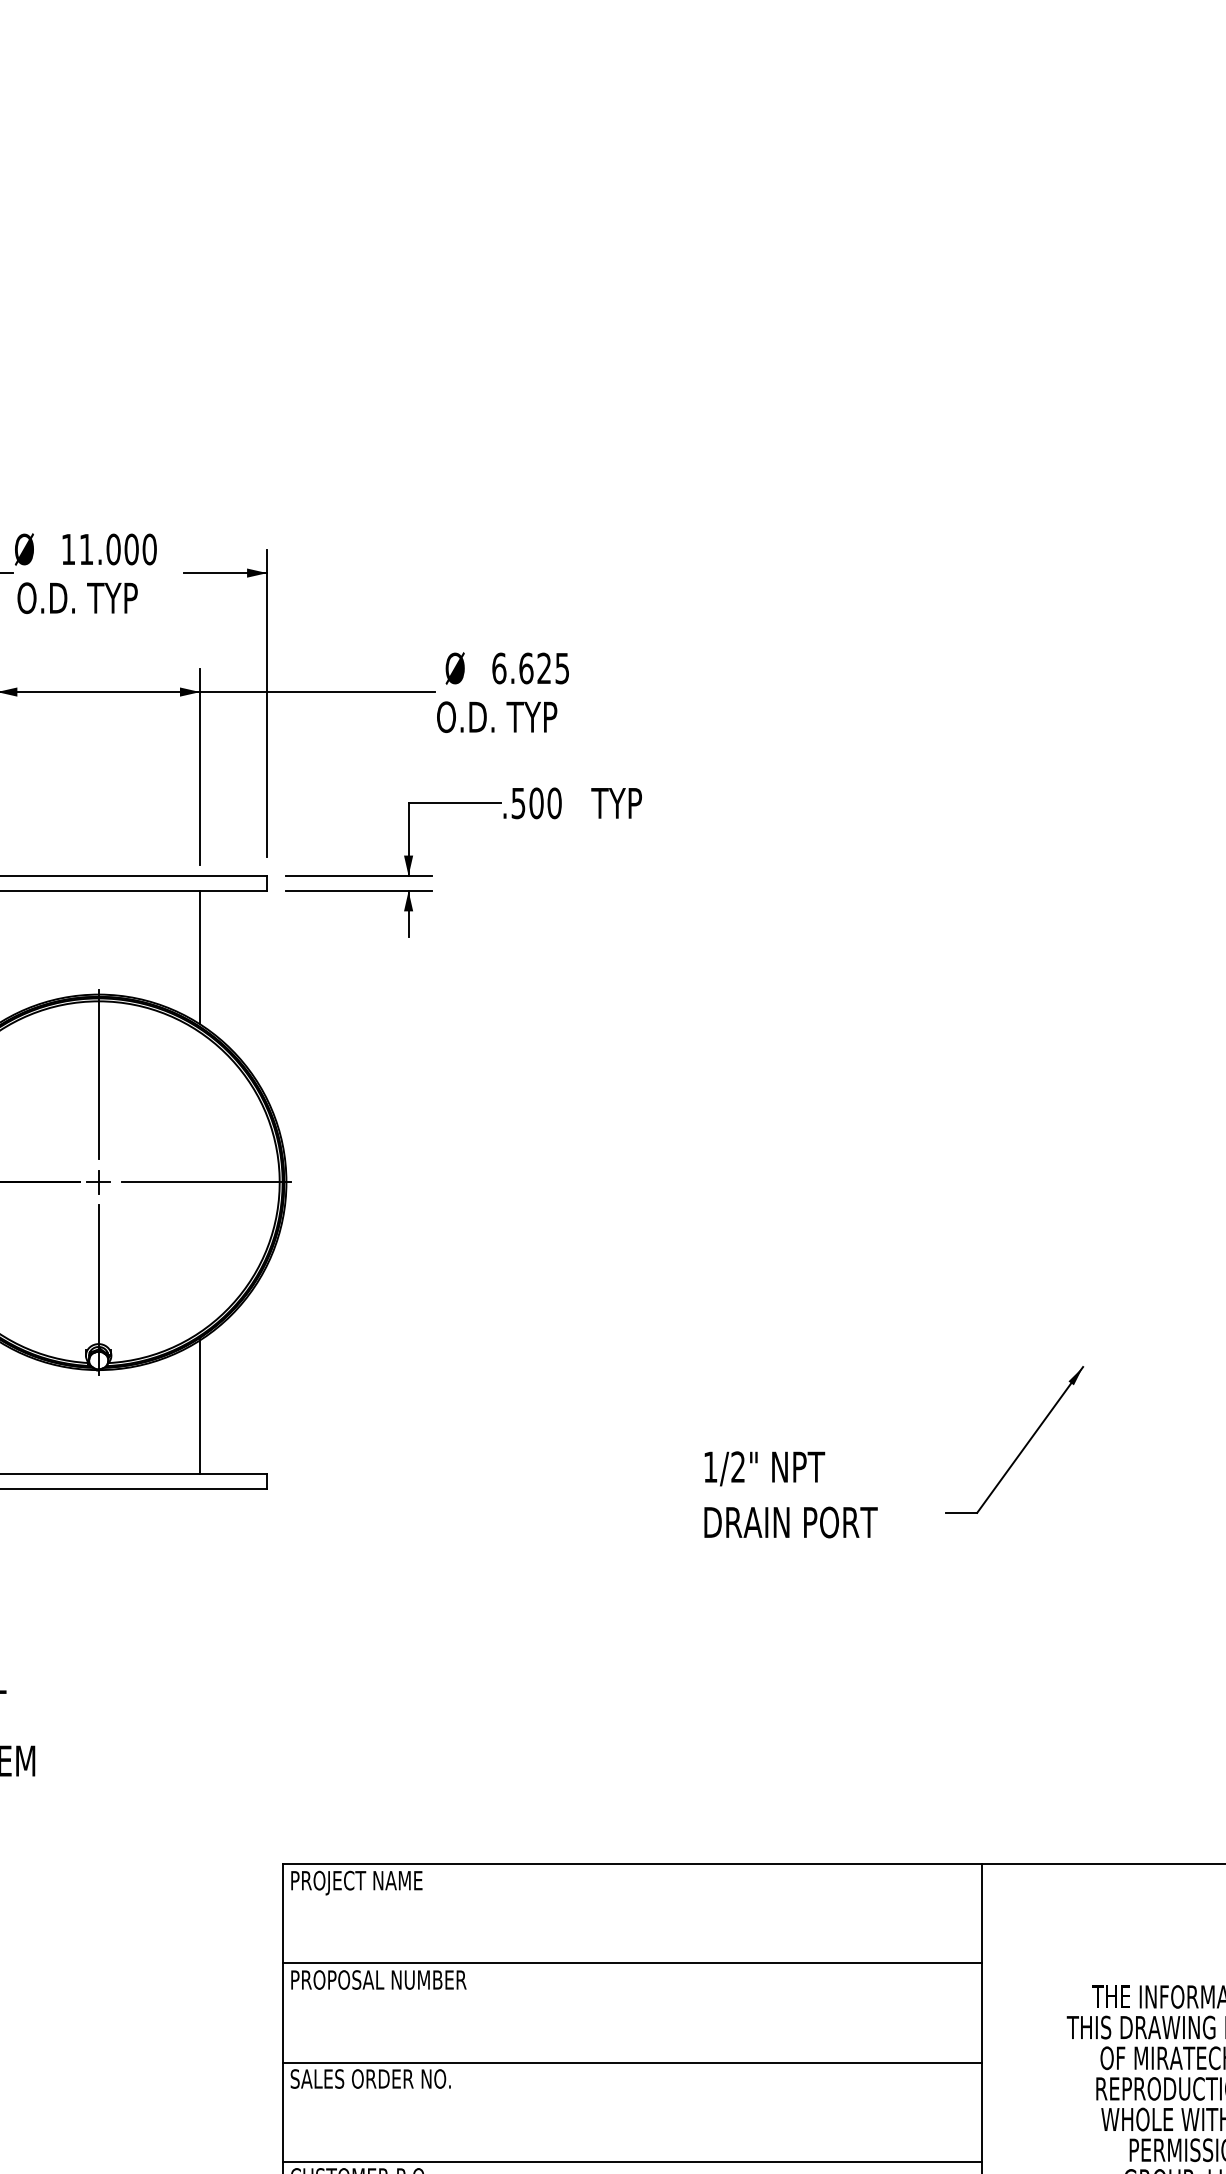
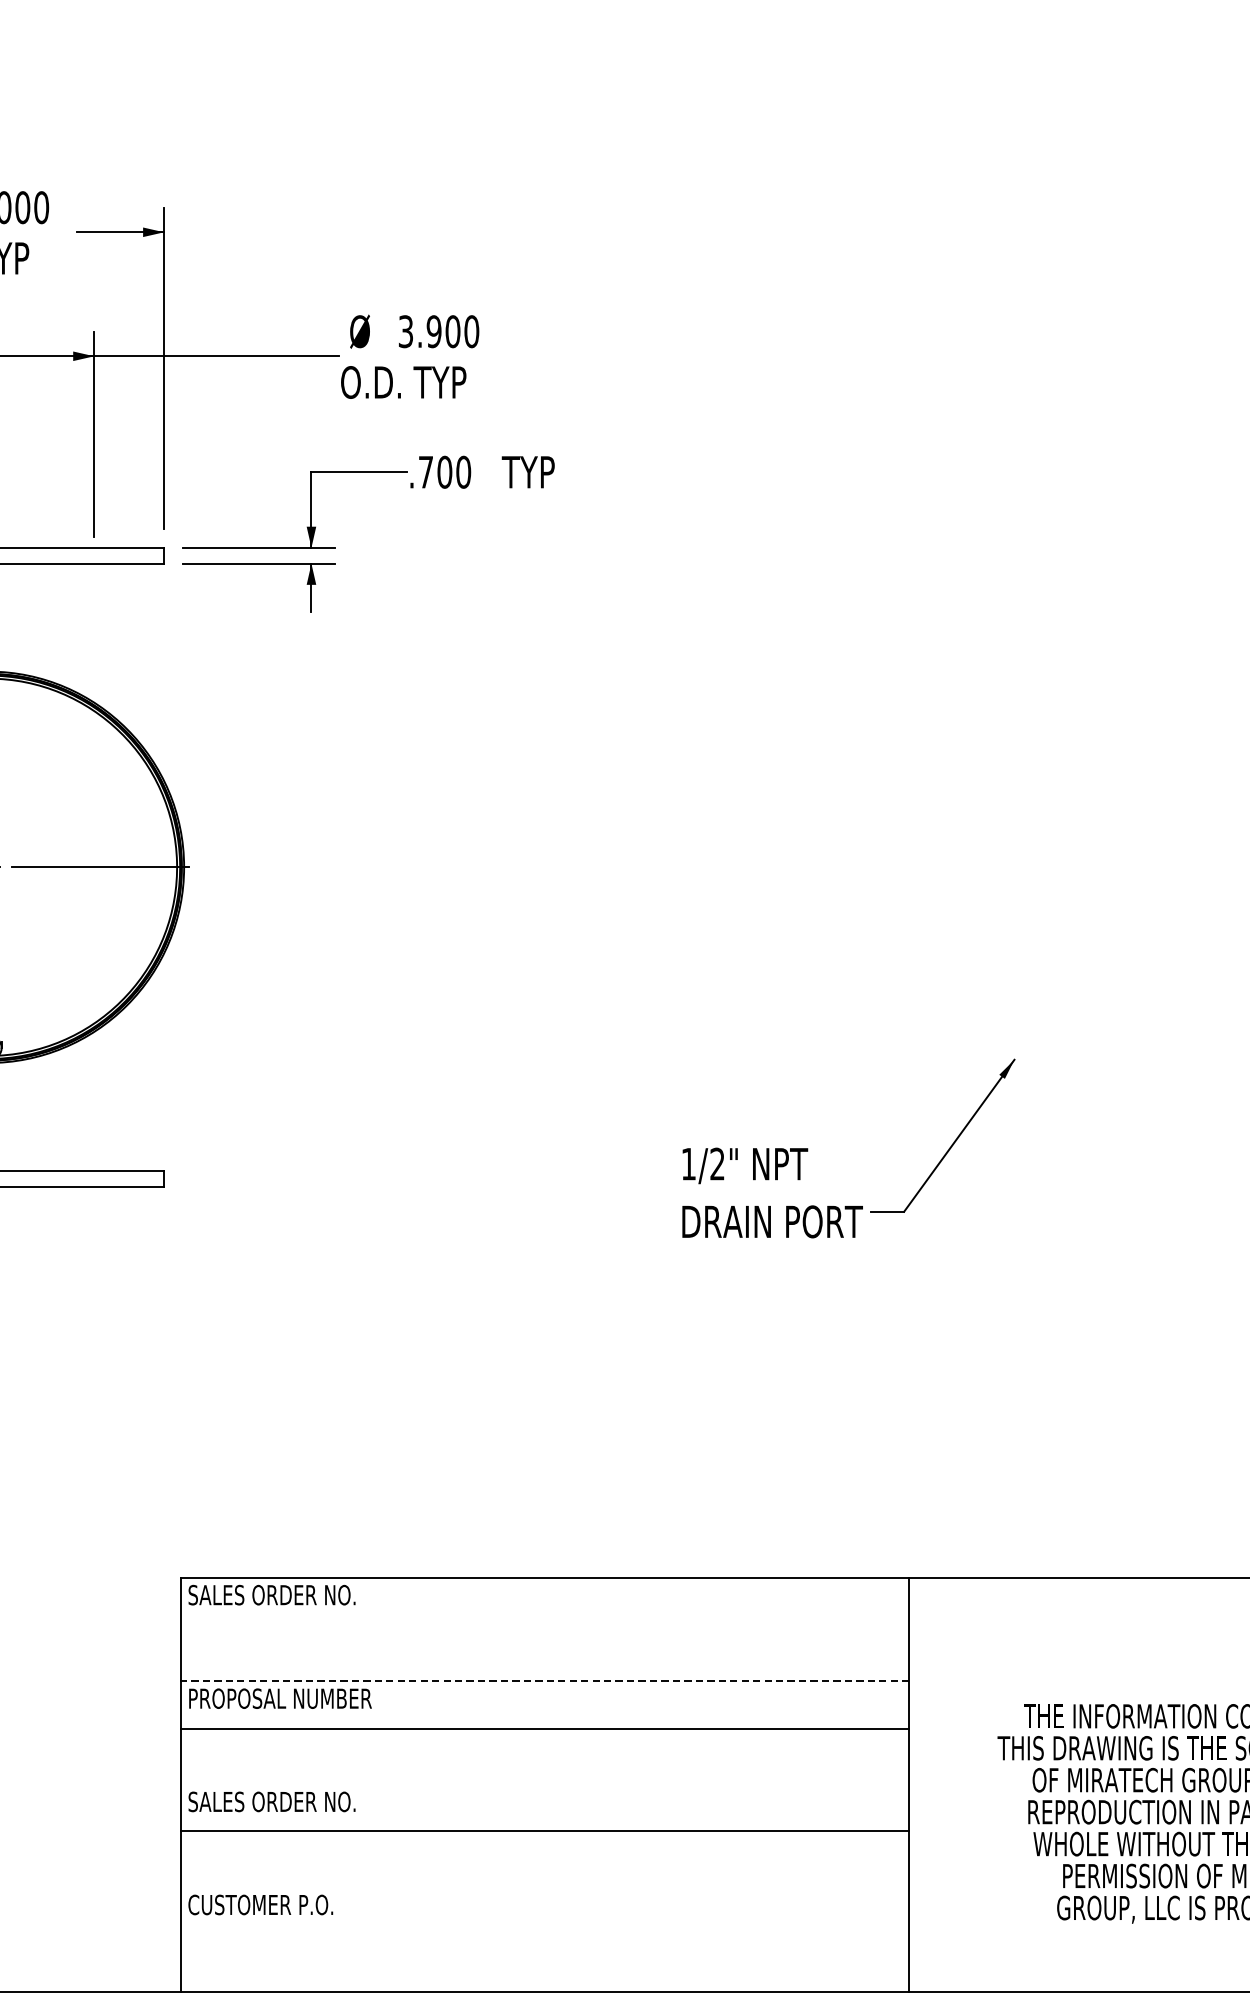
text: (530, 668) -> (438, 331), 6.625 -> 3.900
text: (518, 803) -> (426, 472), .500 -> .700
line: (200, 957) -> (94, 632), removed
line: (200, 1406) -> (94, 1100), removed
text: (790, 1494) -> (772, 1192), moved
text: (370, 1882) -> (271, 1597), PROJECT NAME -> SALES ORDER NO.
line: (632, 1963) -> (544, 1681), solid -> dashed
line: (632, 2062) -> (544, 1728), moved
line: (632, 2162) -> (544, 1831), moved

